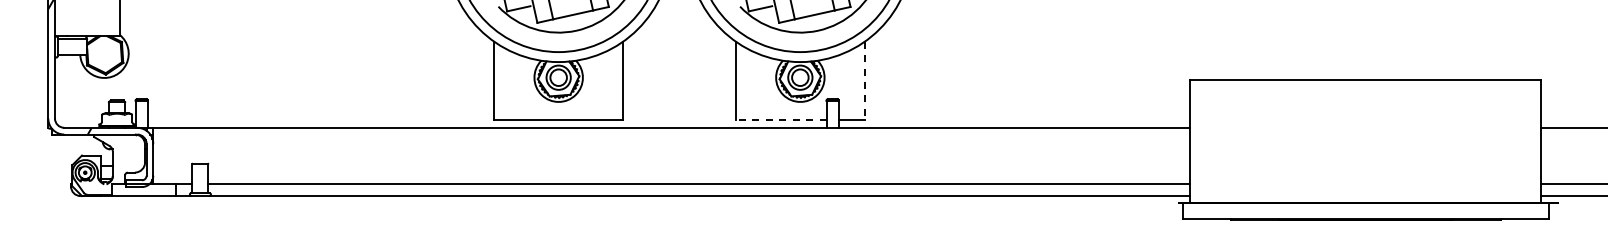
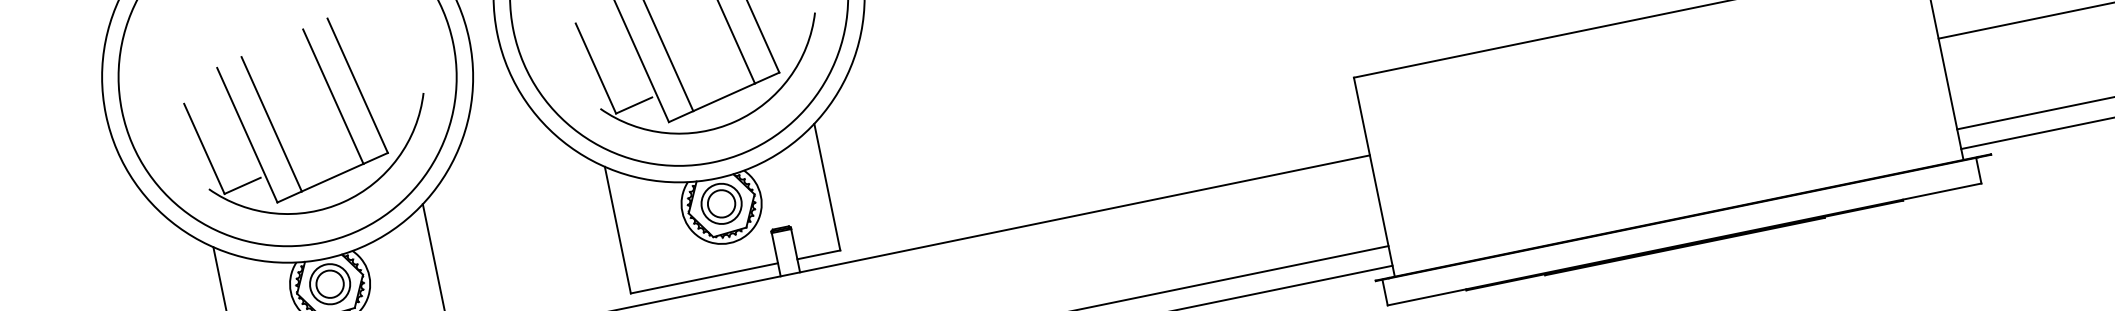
line: (865, 81) -> (828, 188), dashed -> solid
line: (780, 119) -> (703, 278), dashed -> solid

